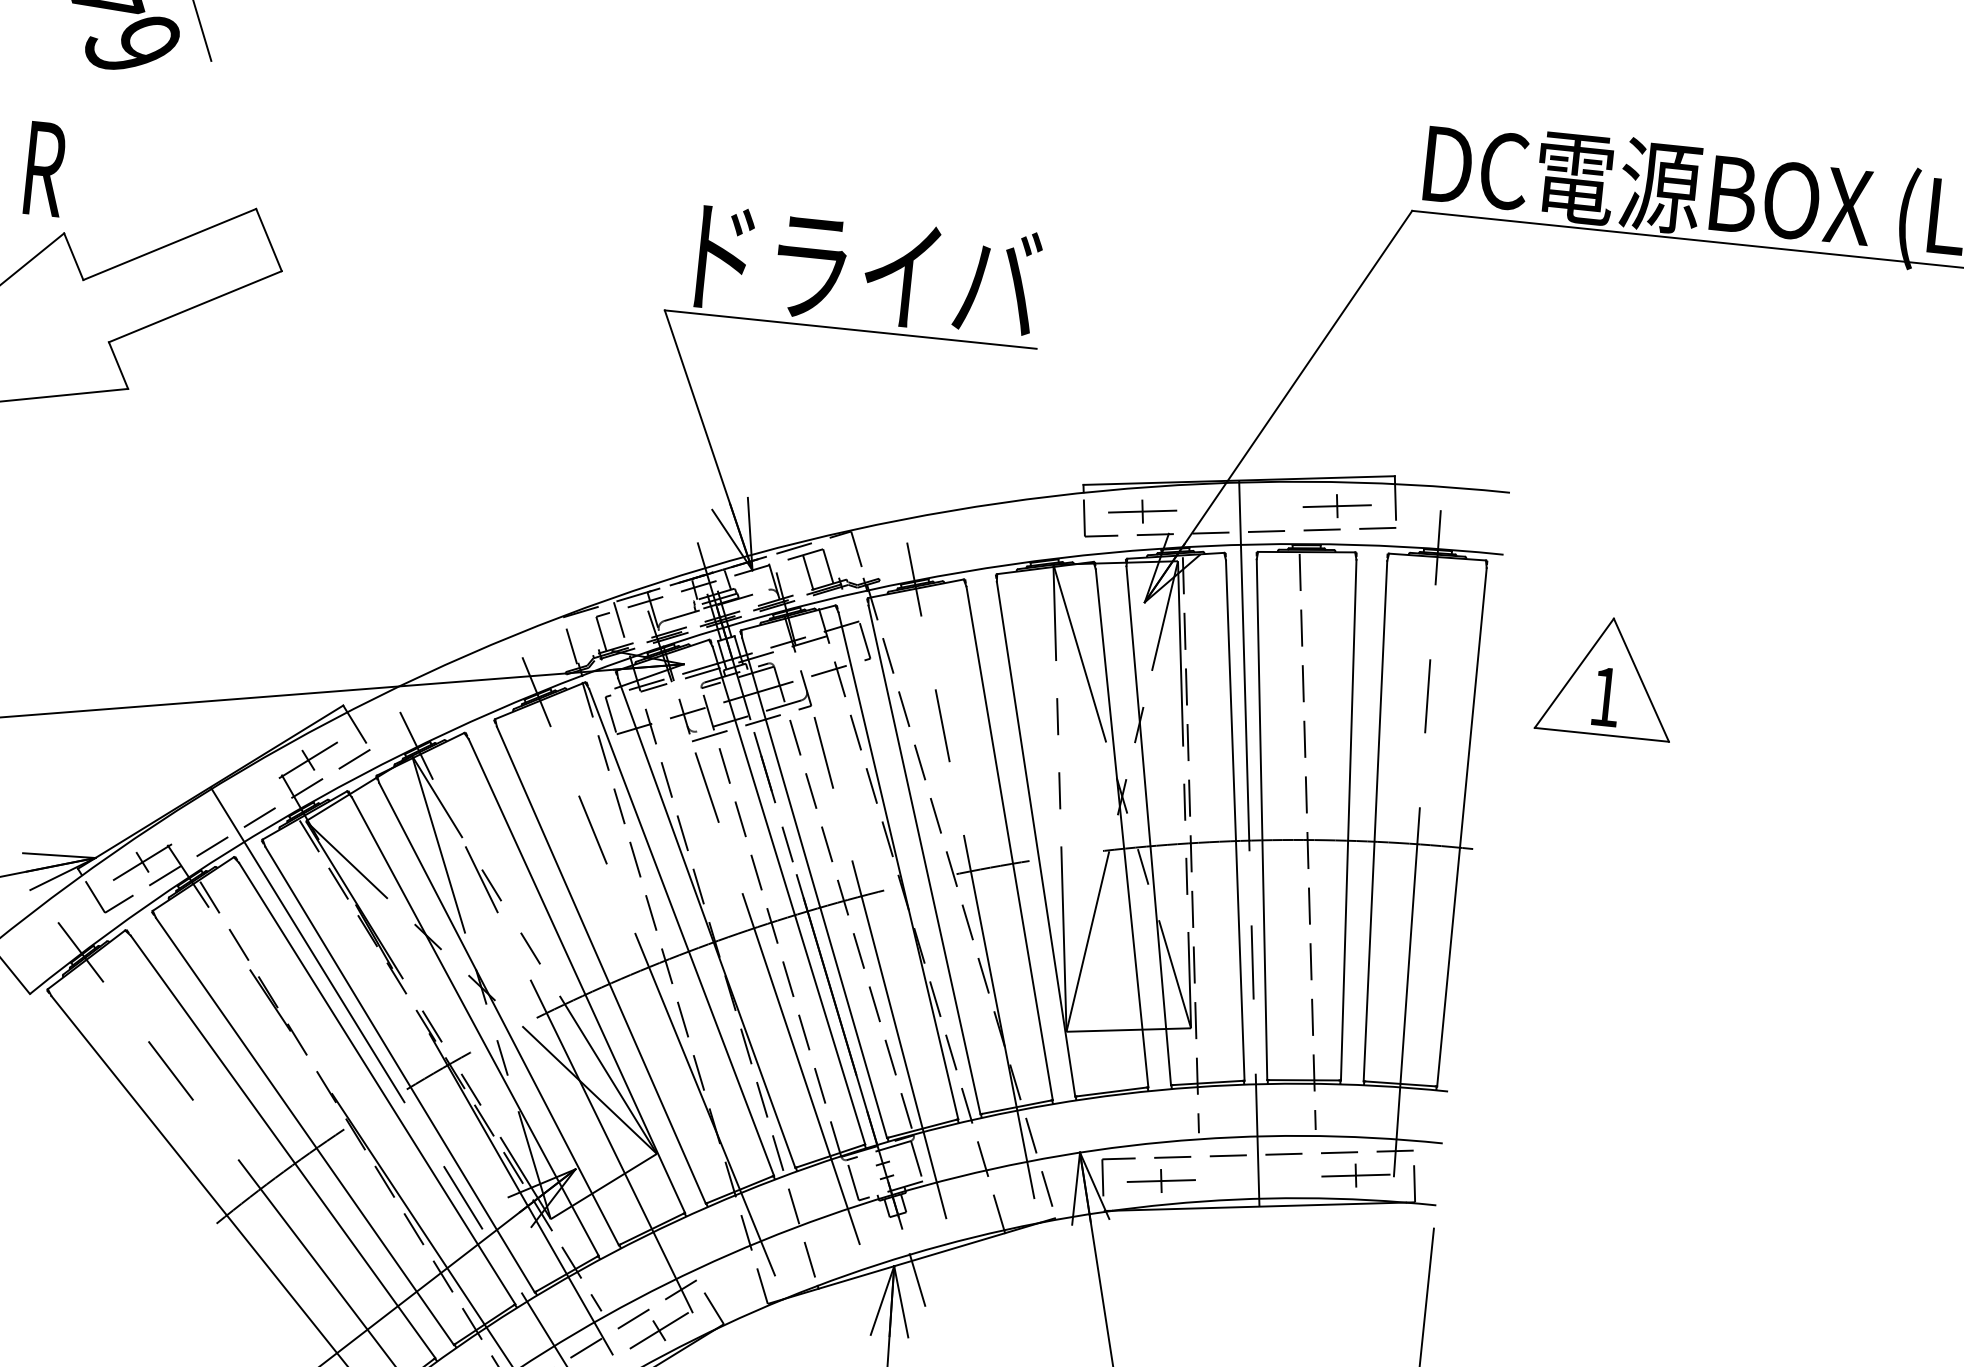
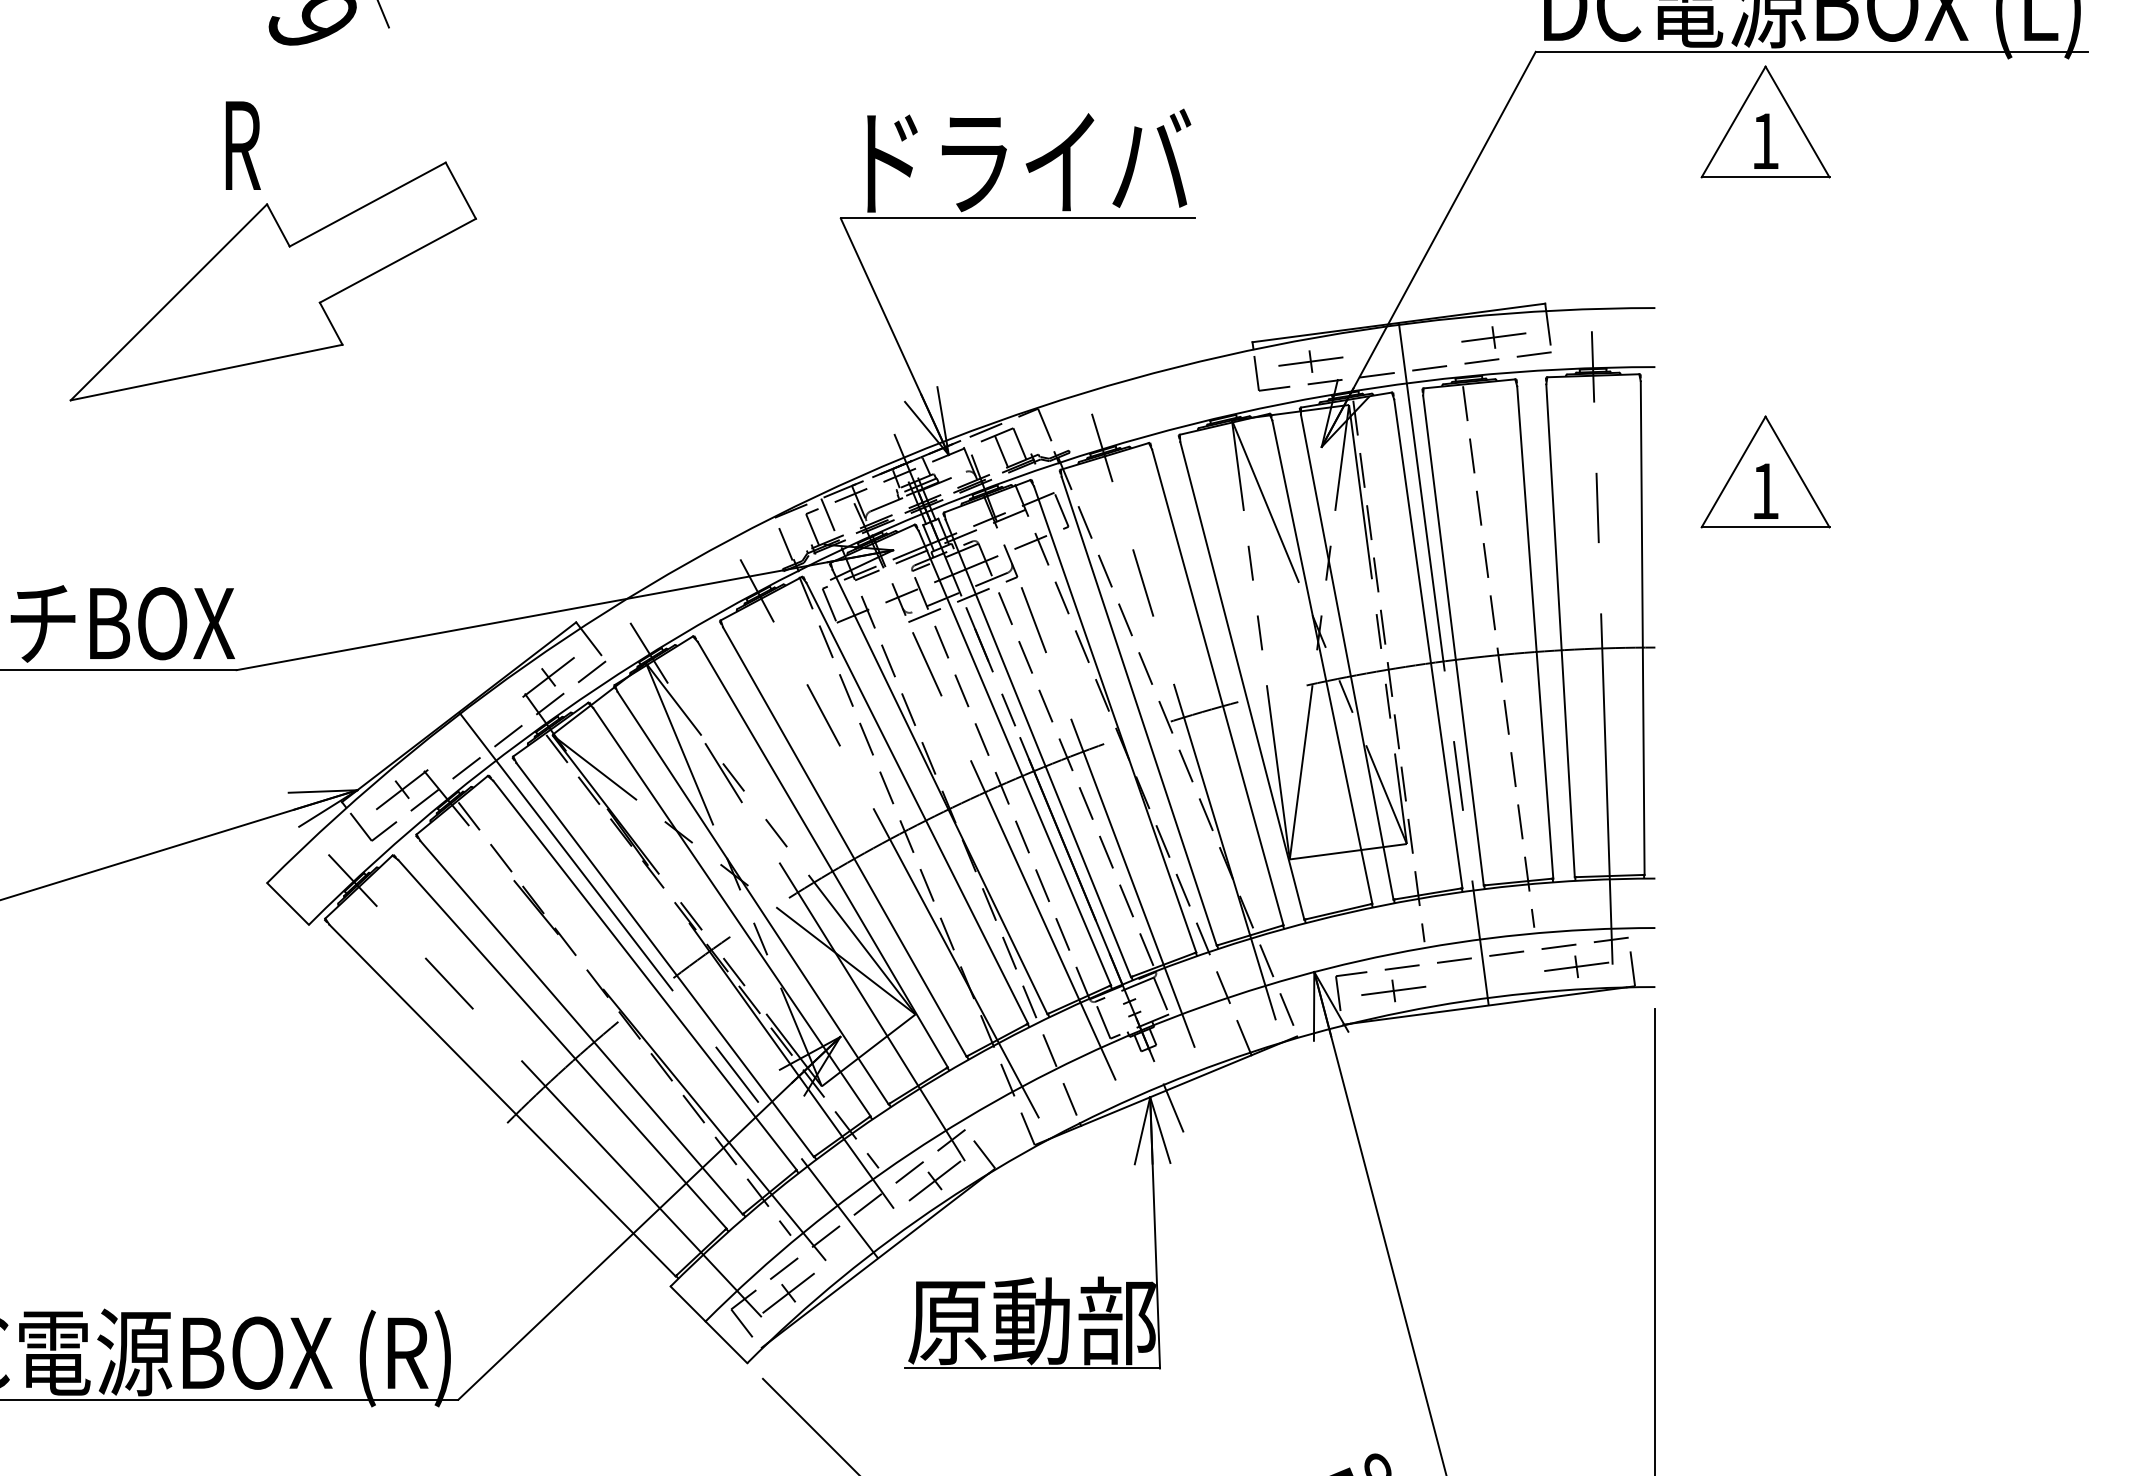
part: (1645, 308) -> (1765, 121), added

